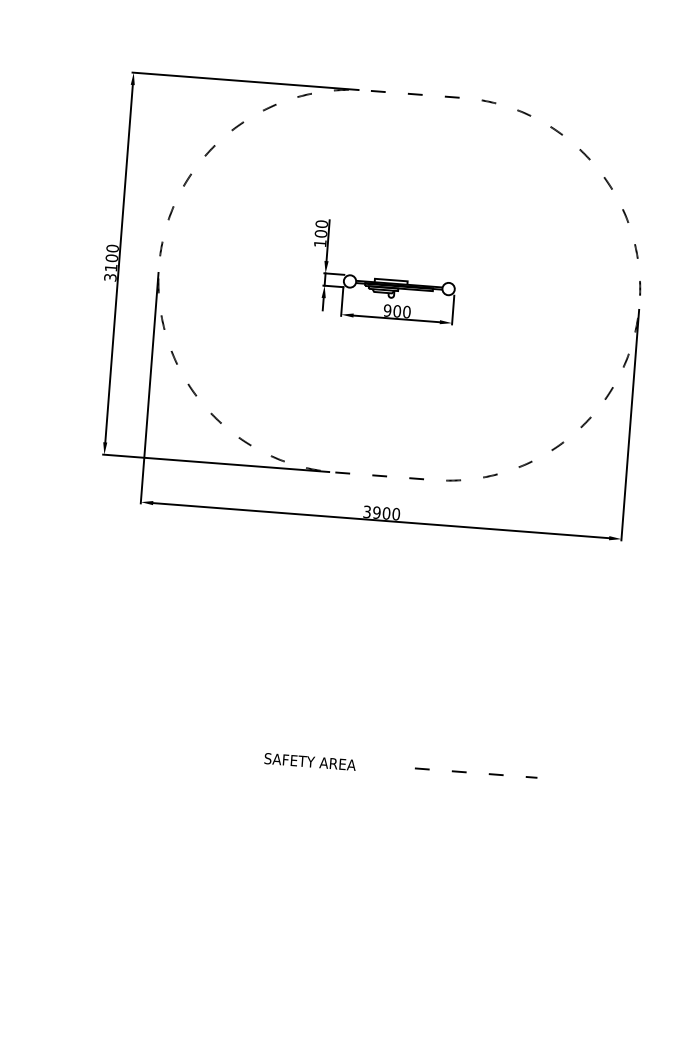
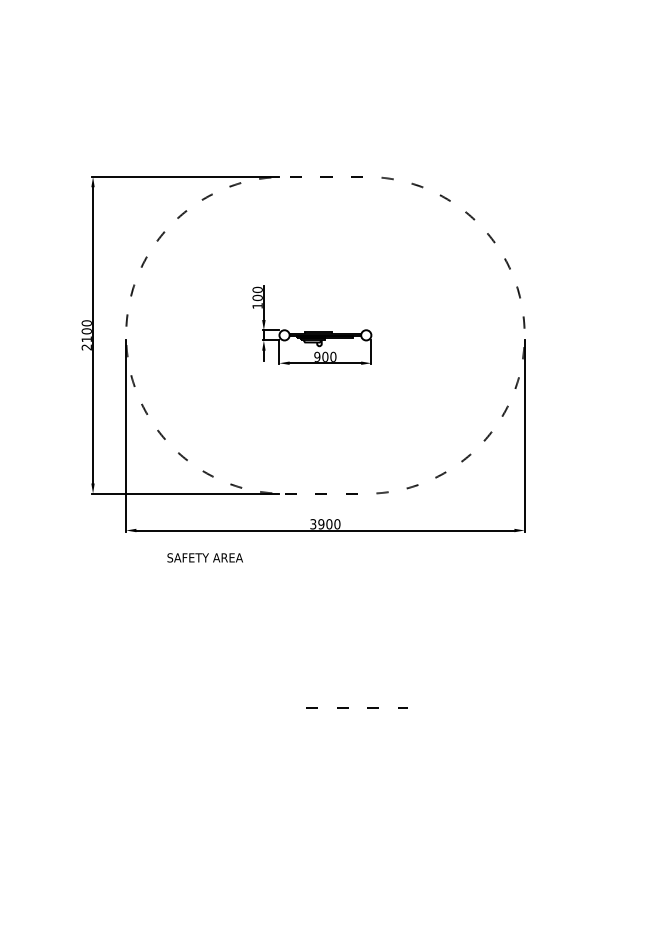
text: (110, 277) -> (86, 347), 3100 -> 2100
text: (309, 761) -> (204, 557), moved
line: (466, 772) -> (348, 707), moved

